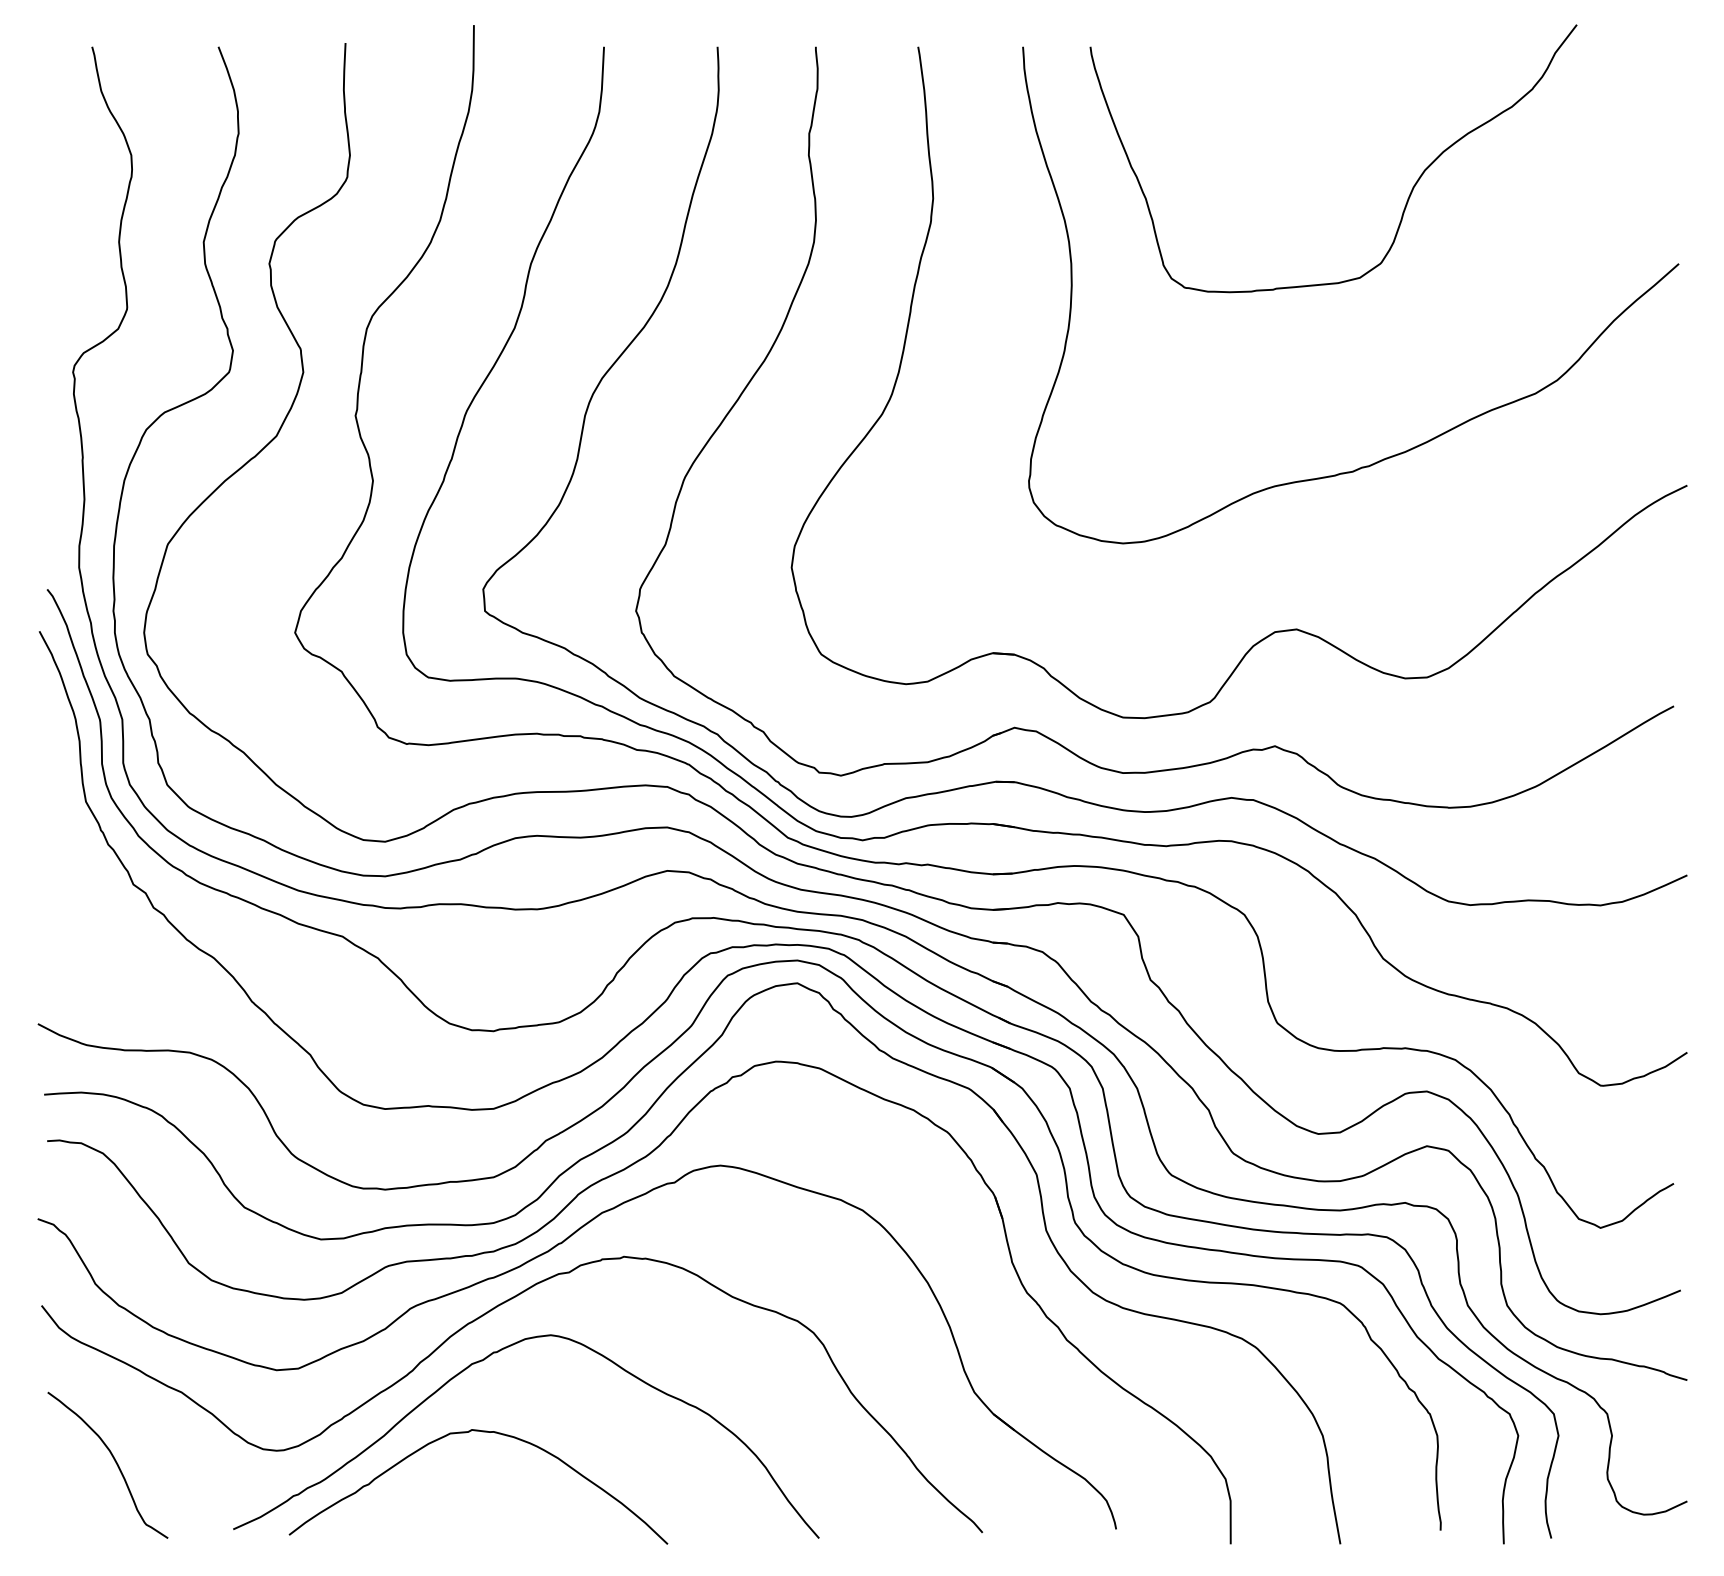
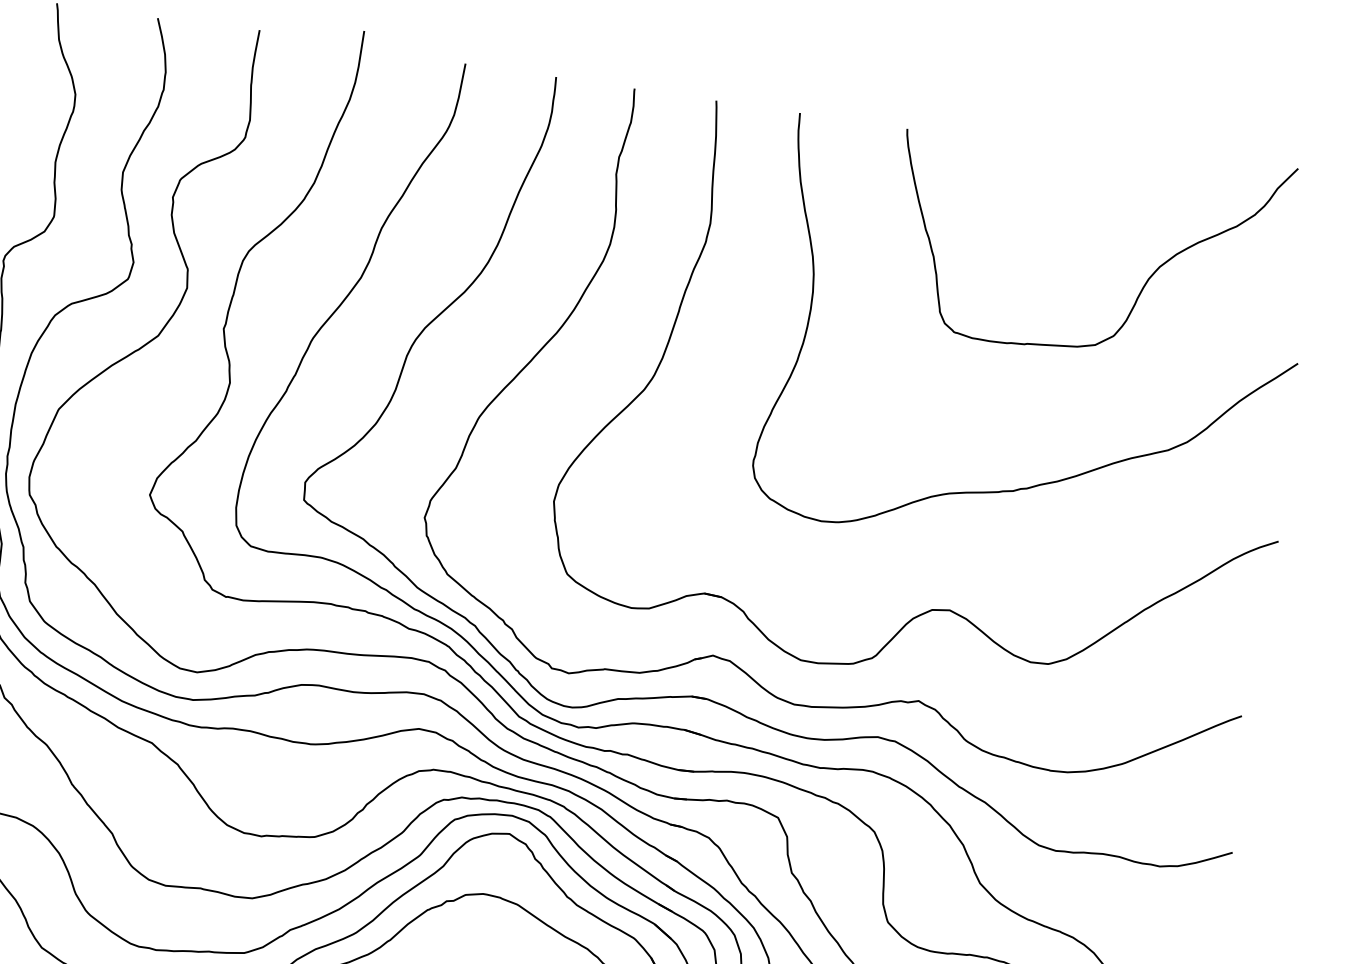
curve: (1410, 191) -> (1145, 282), moved

